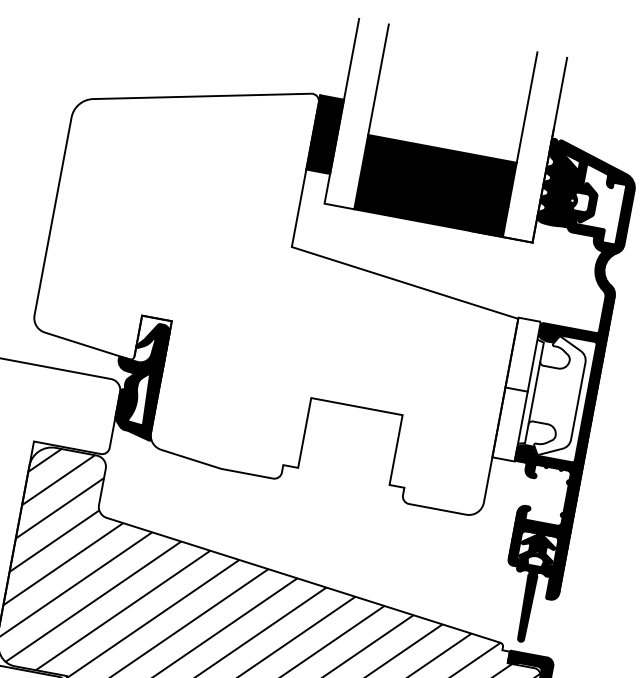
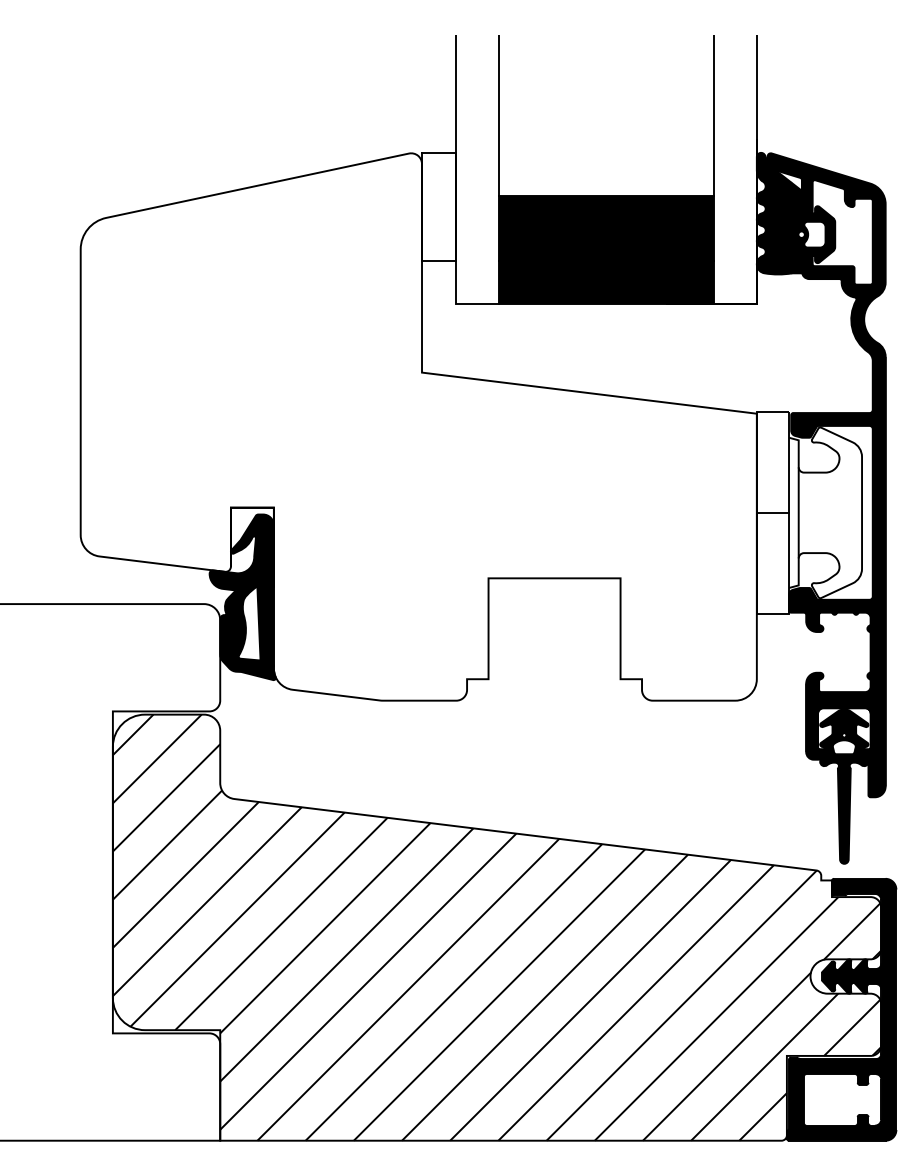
fill: (325, 134) -> (439, 206), removed

